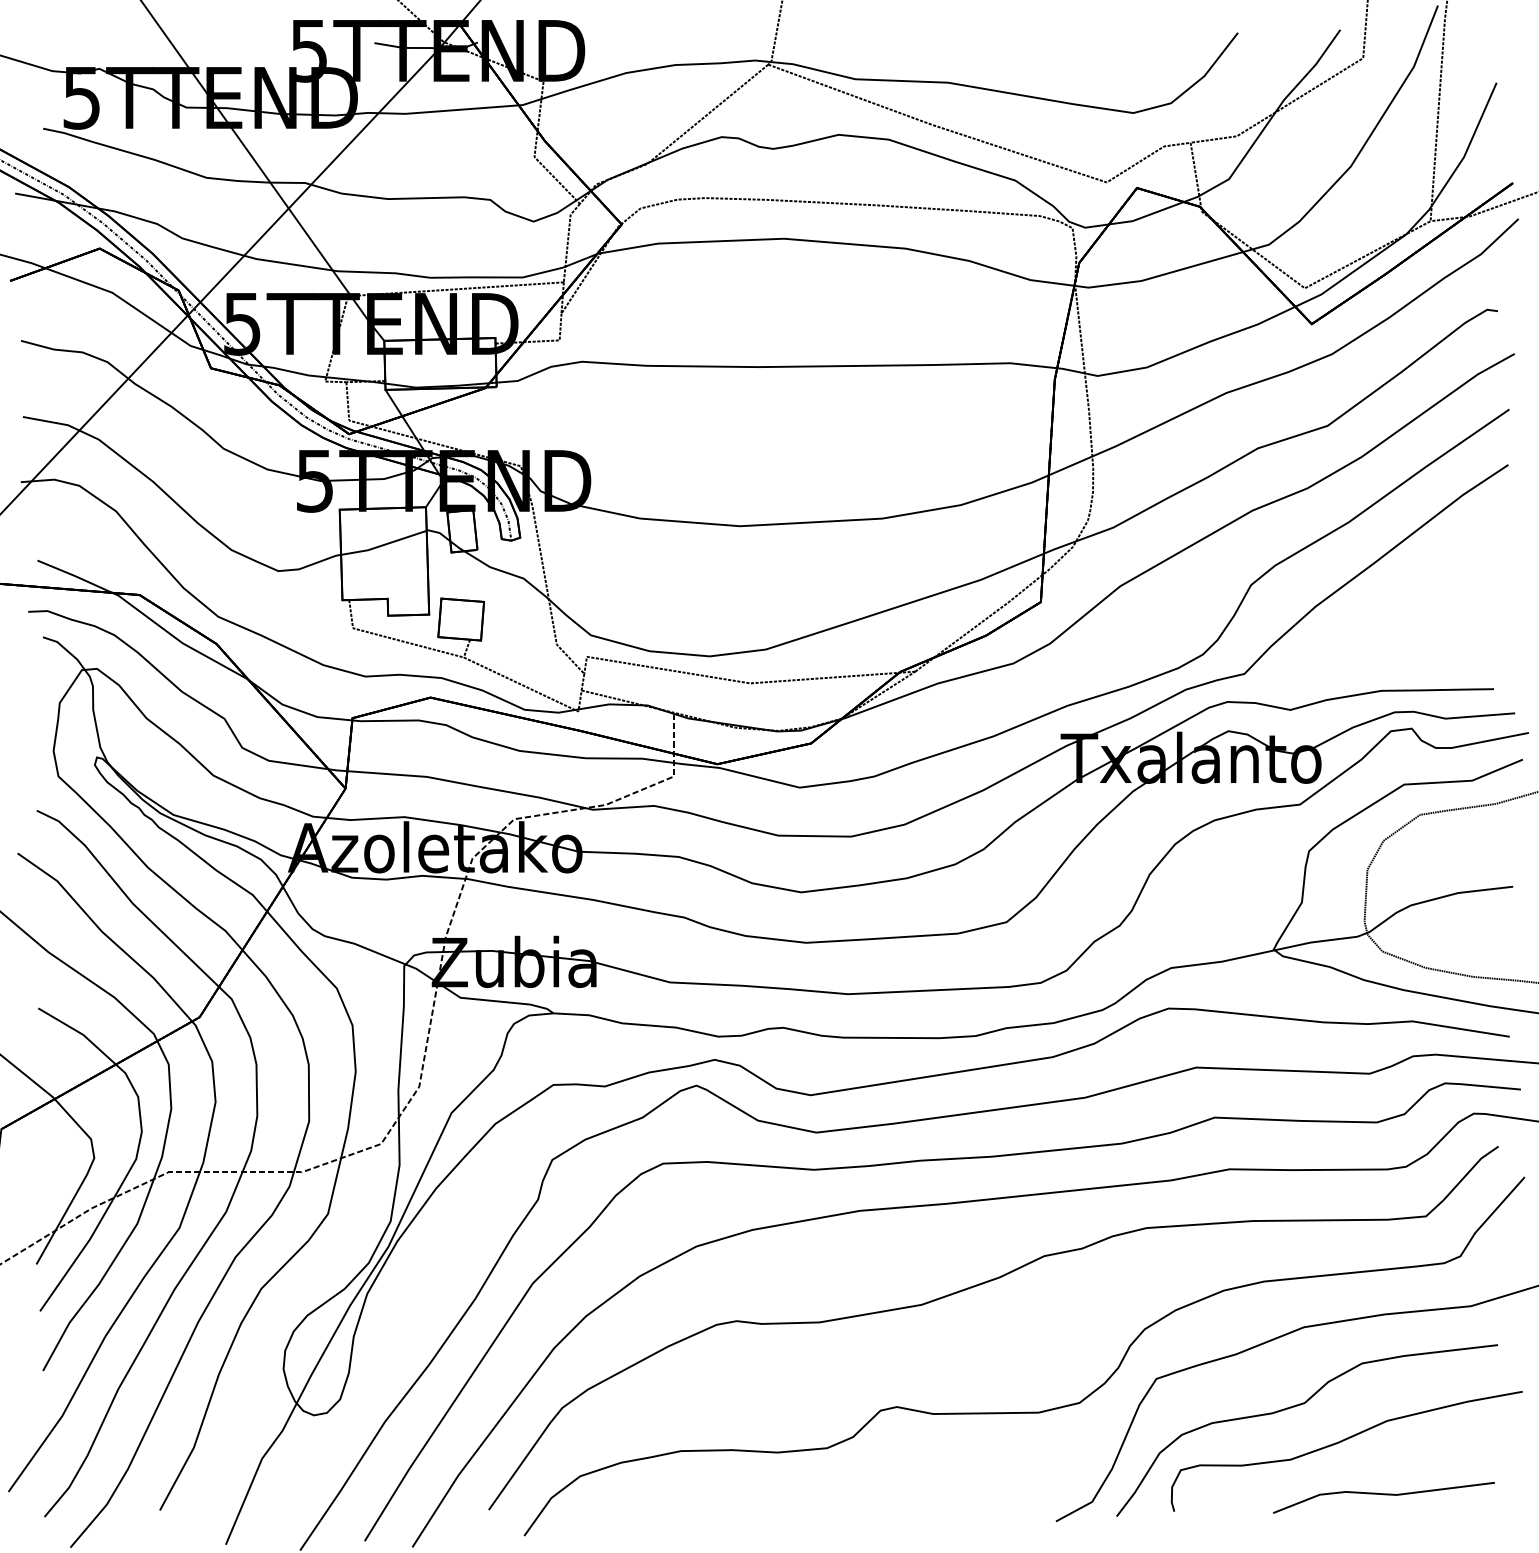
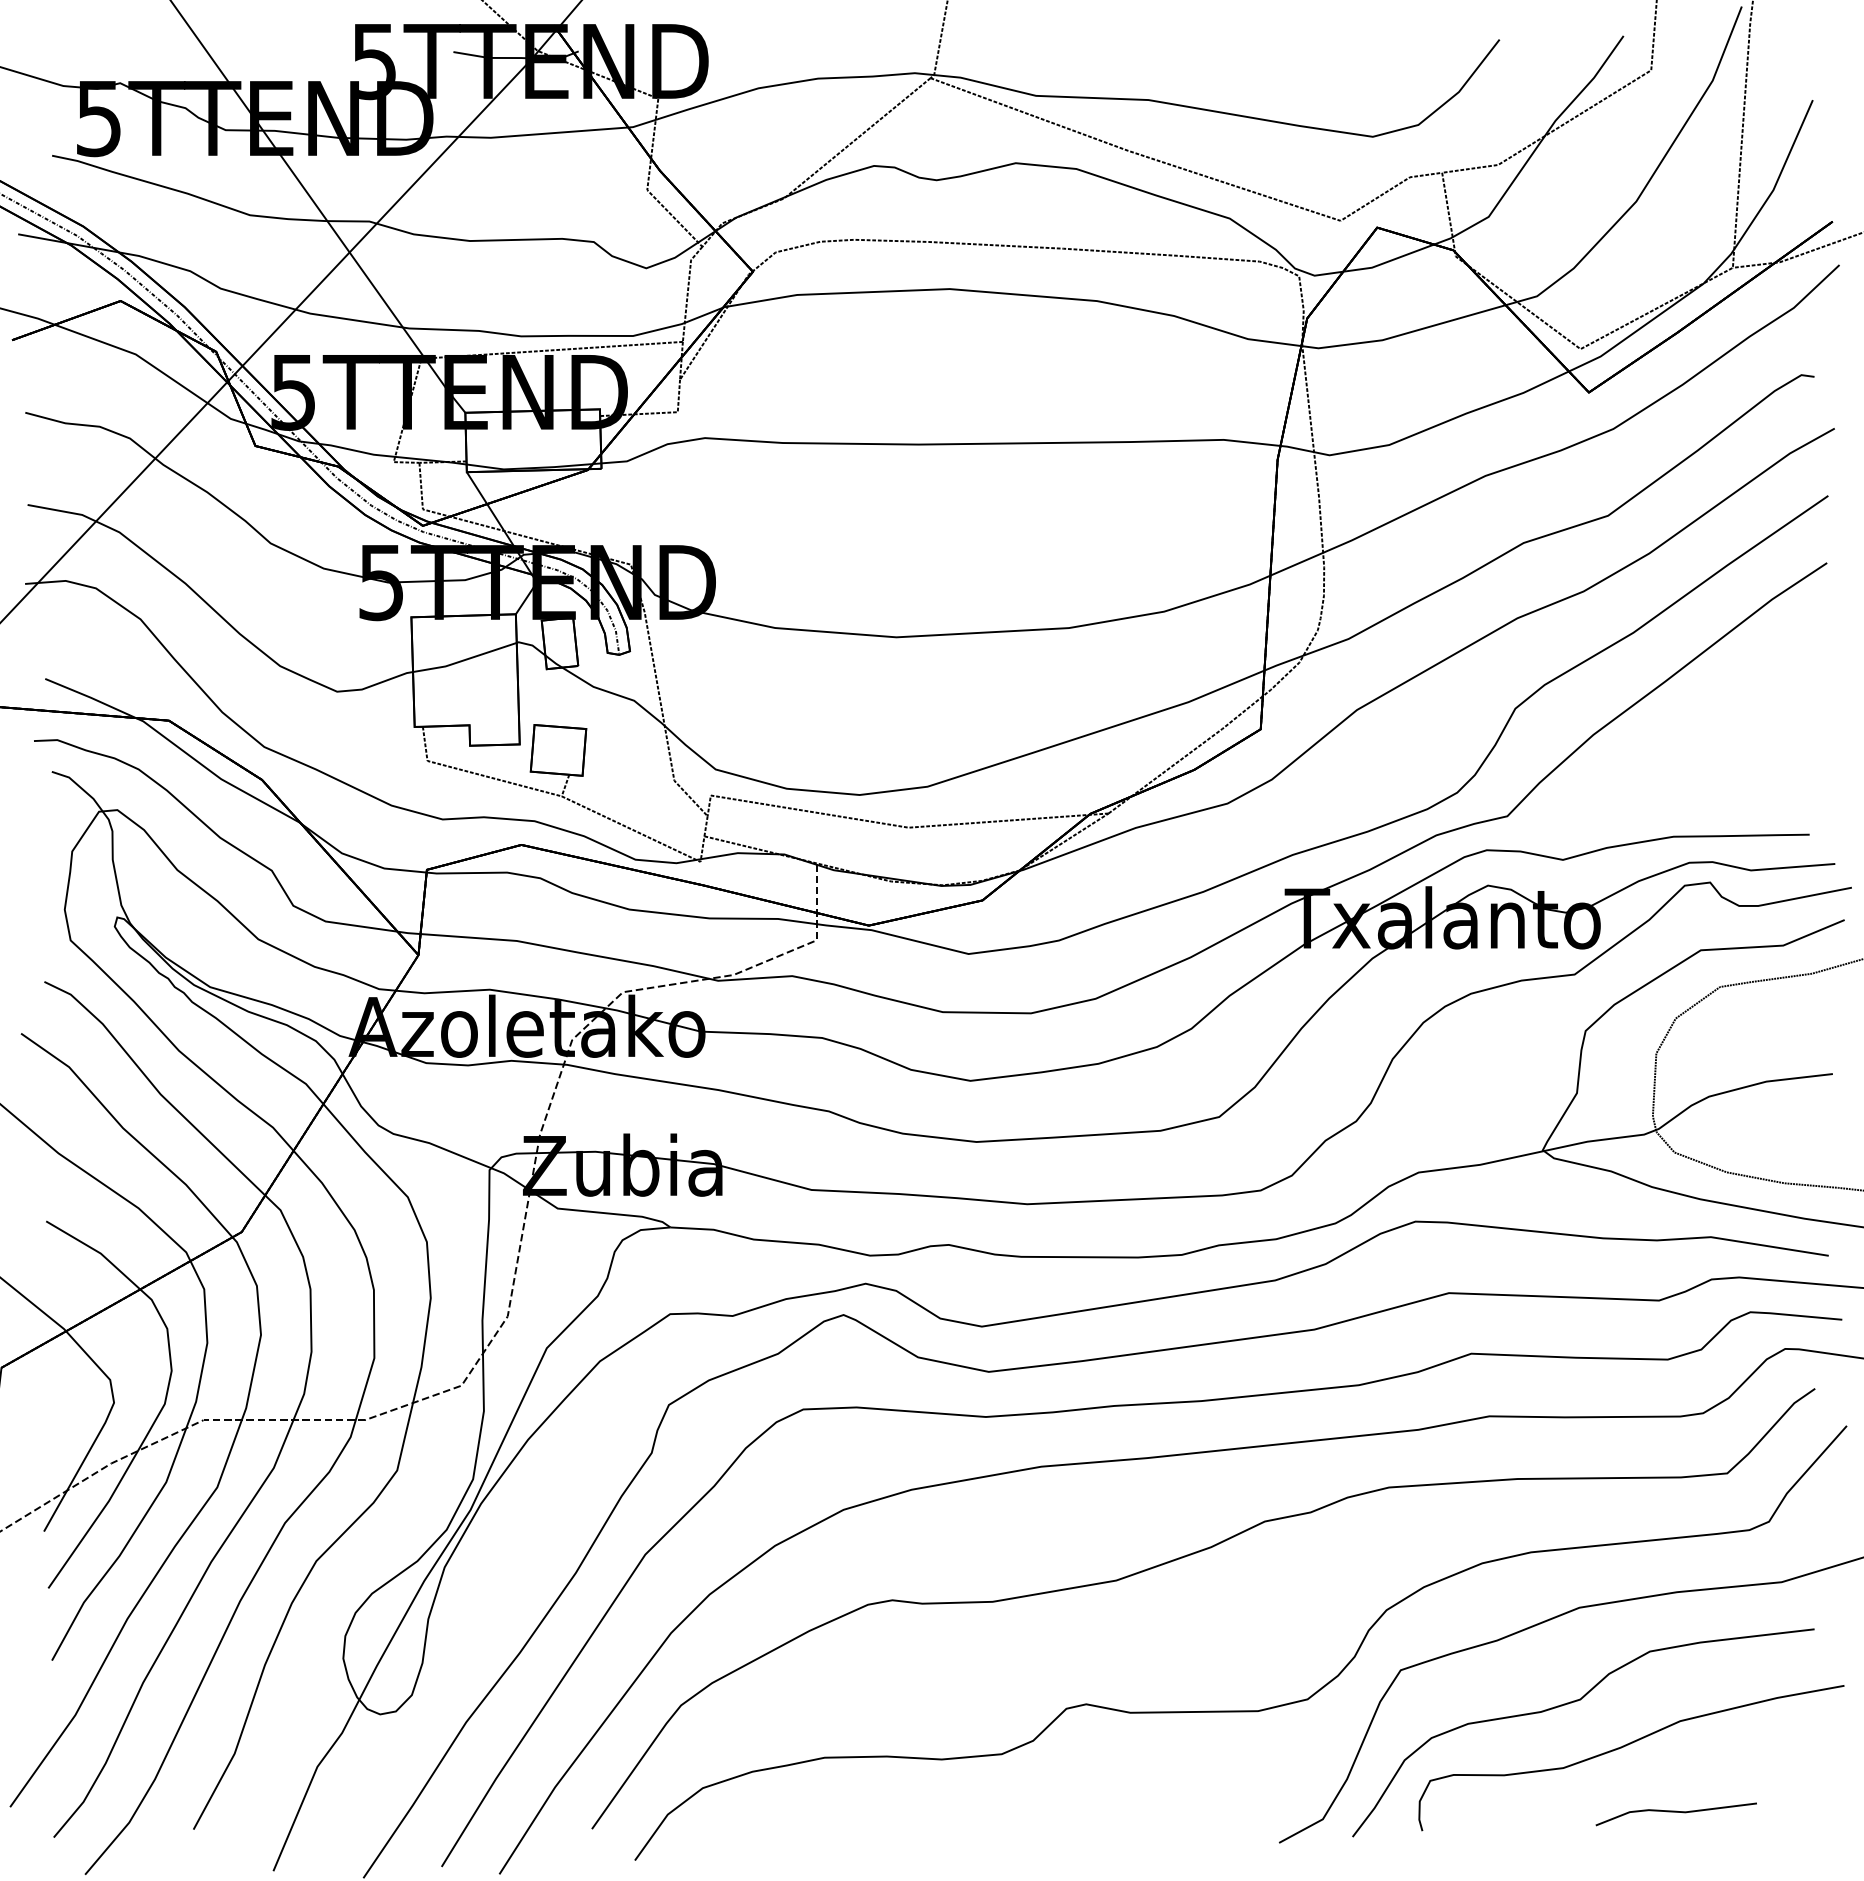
part: (1383, 1497) -> (1675, 1813), size x0.6

